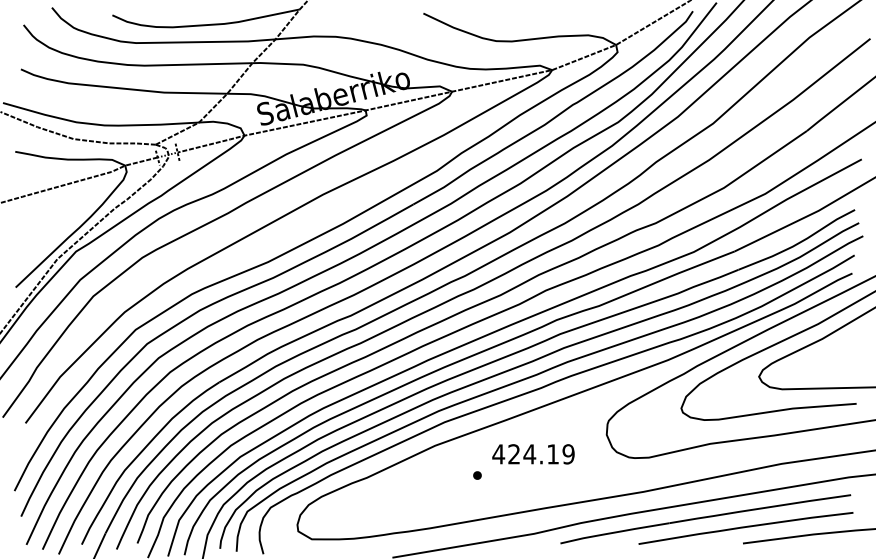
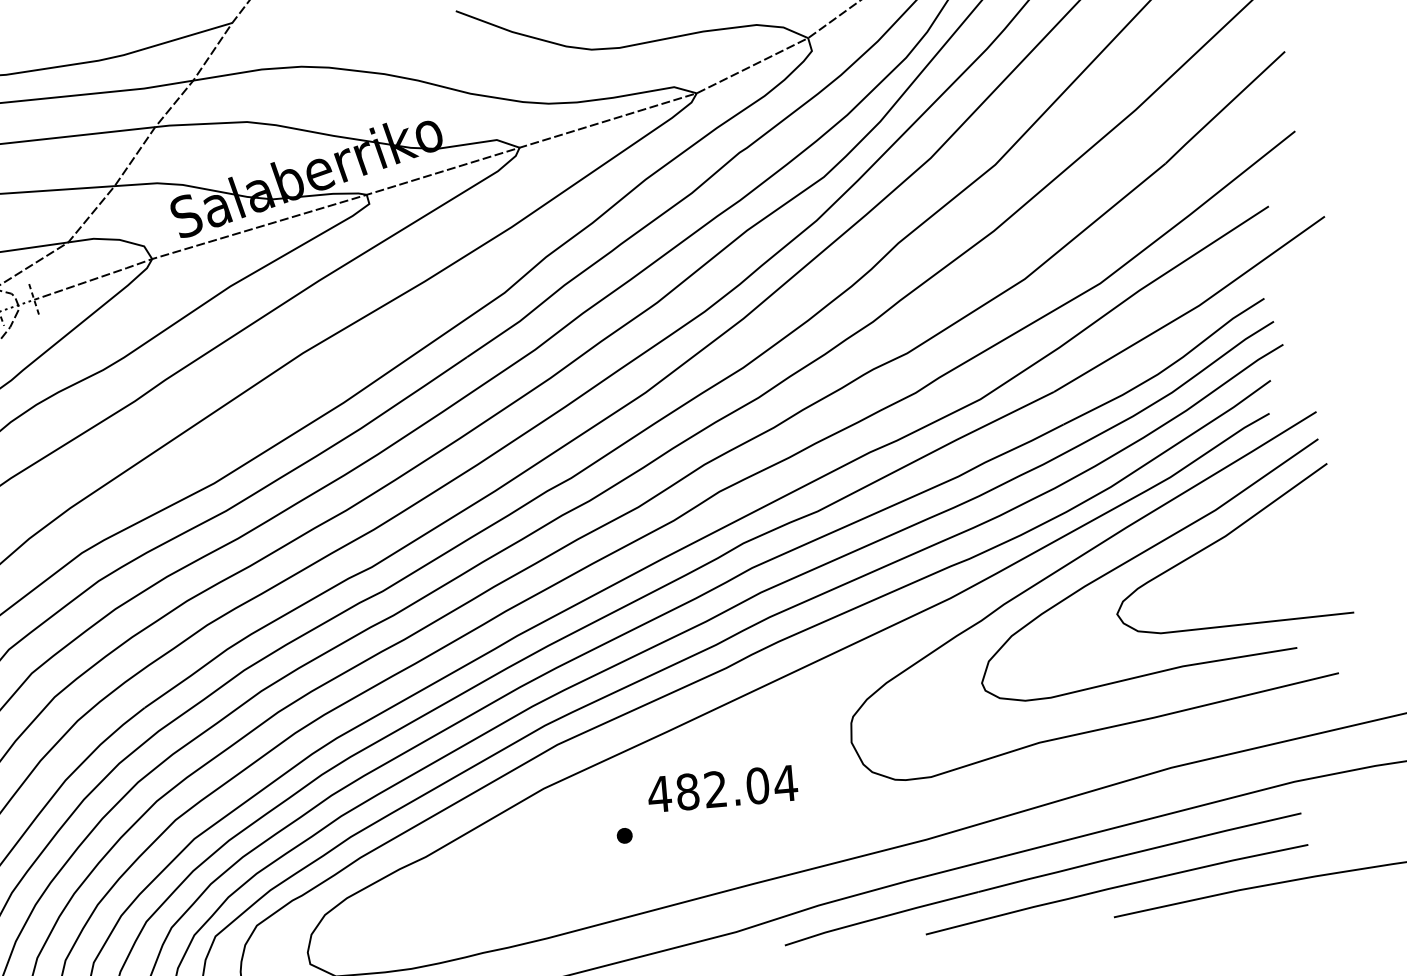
text: (541, 454) -> (736, 787), 424.19 -> 482.04

